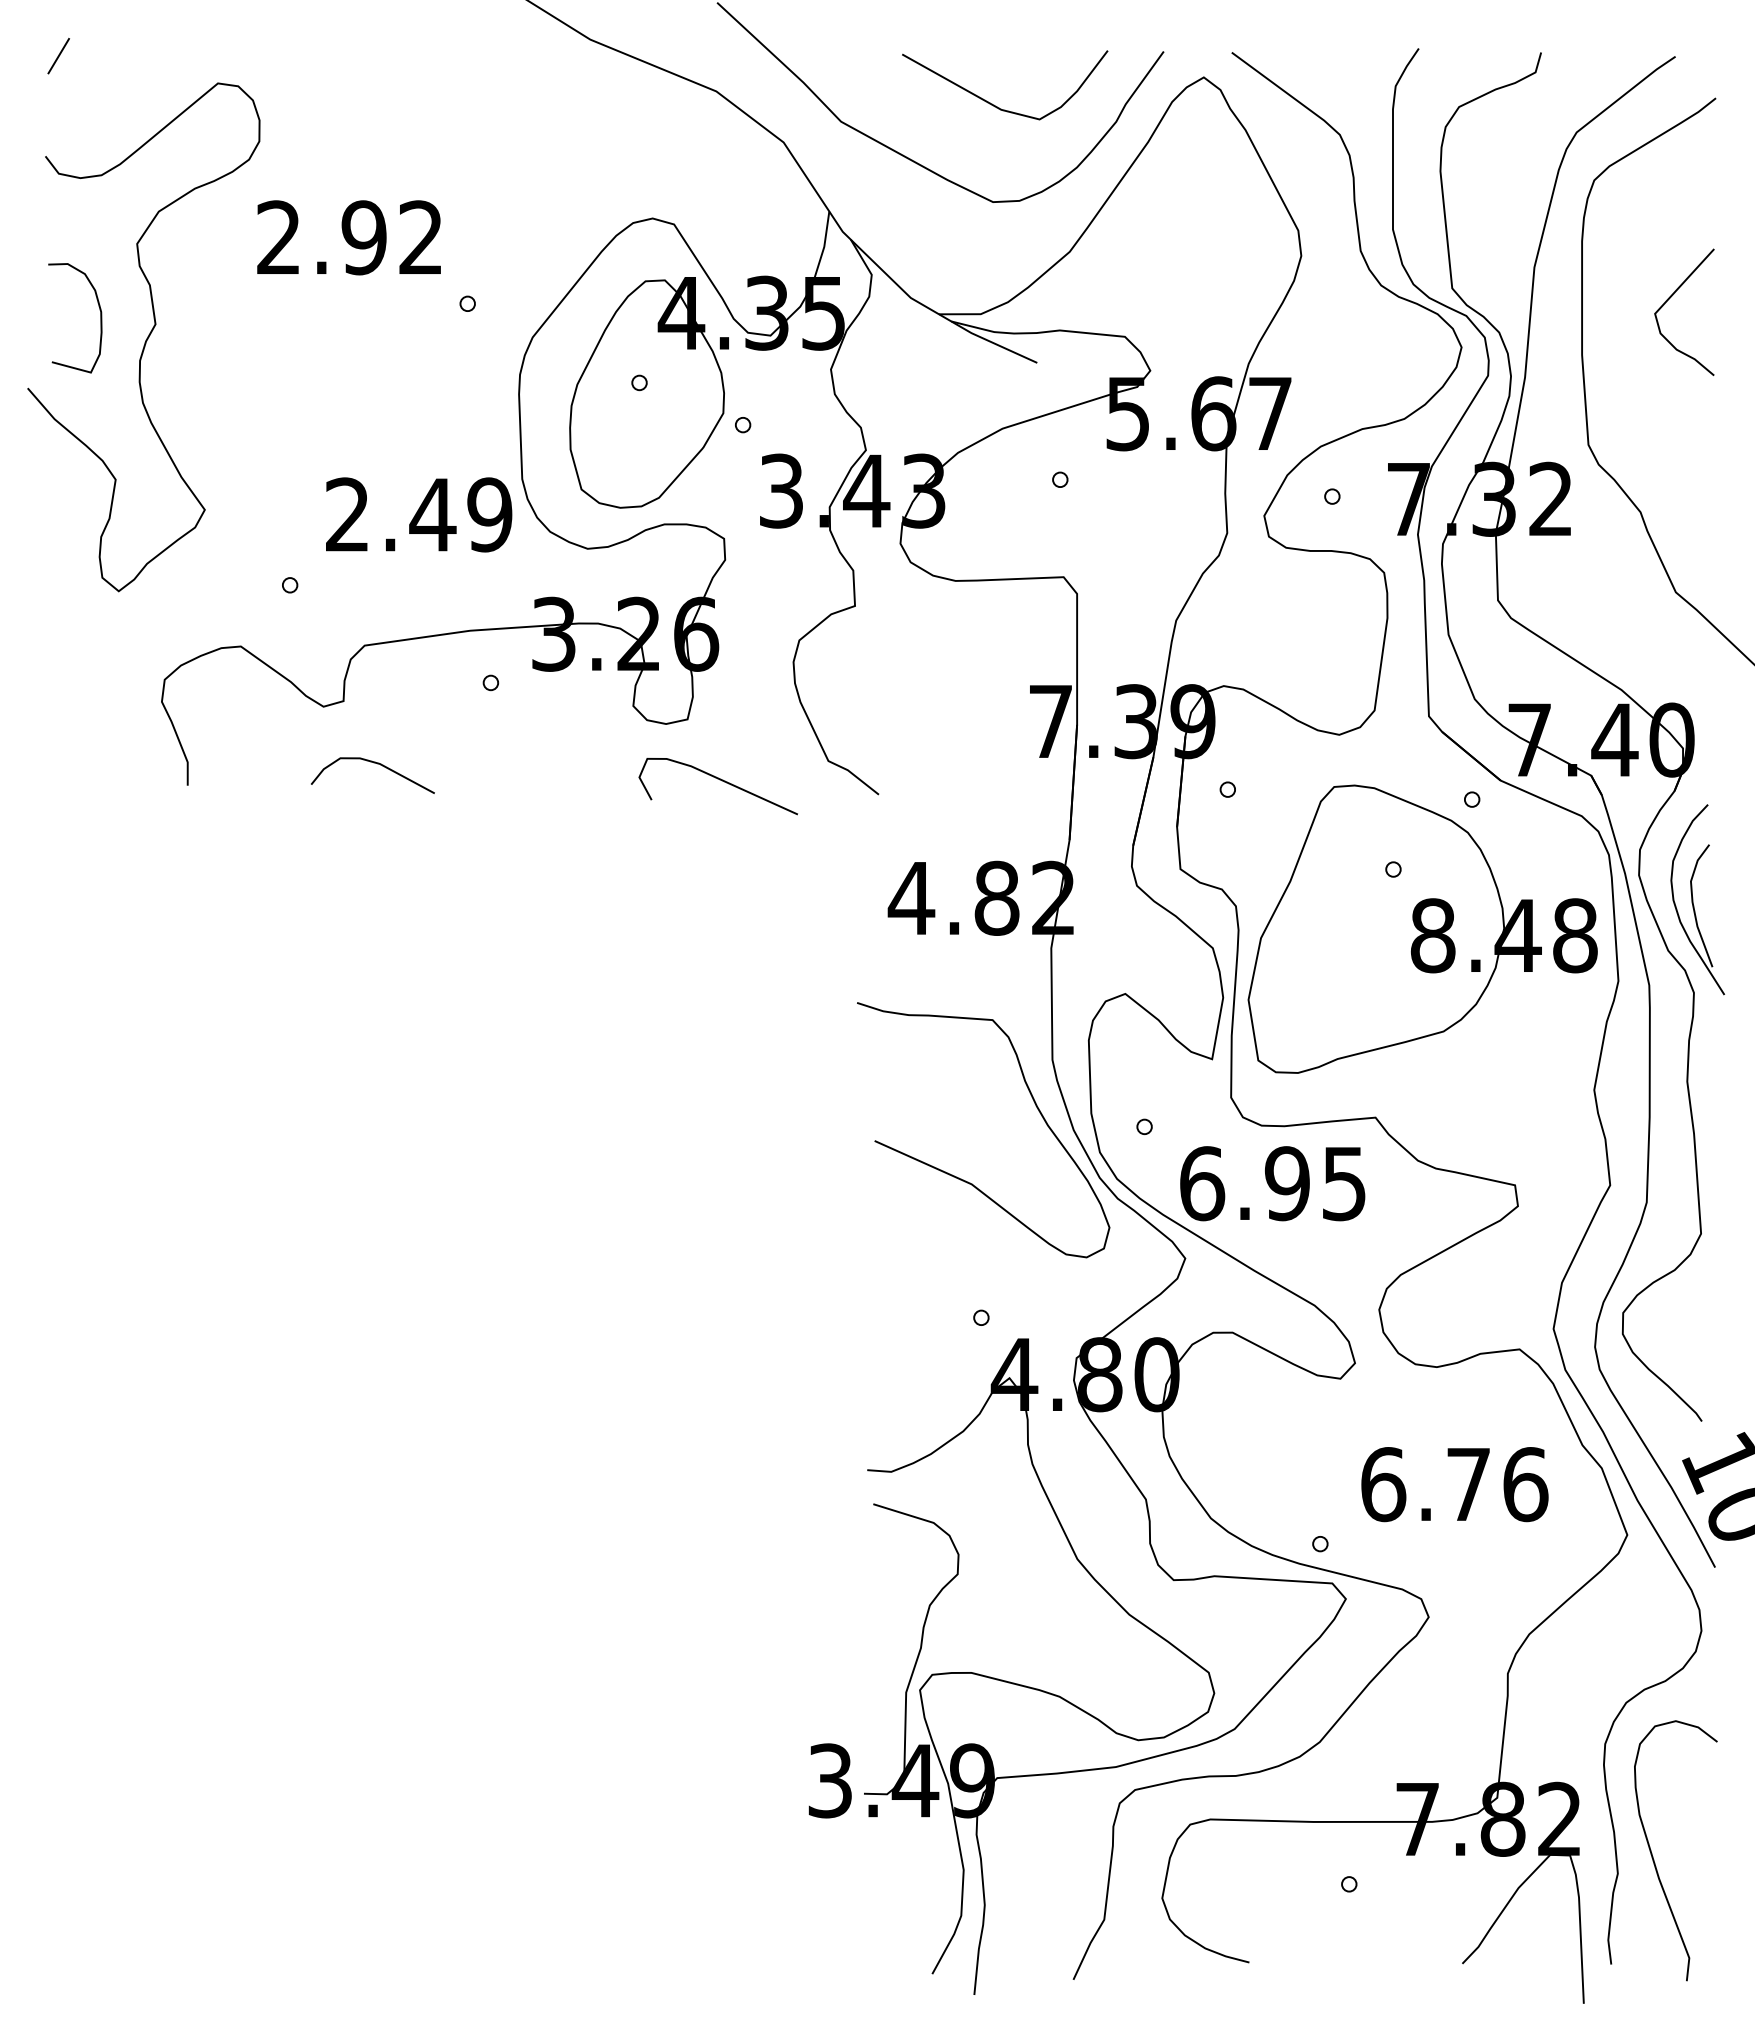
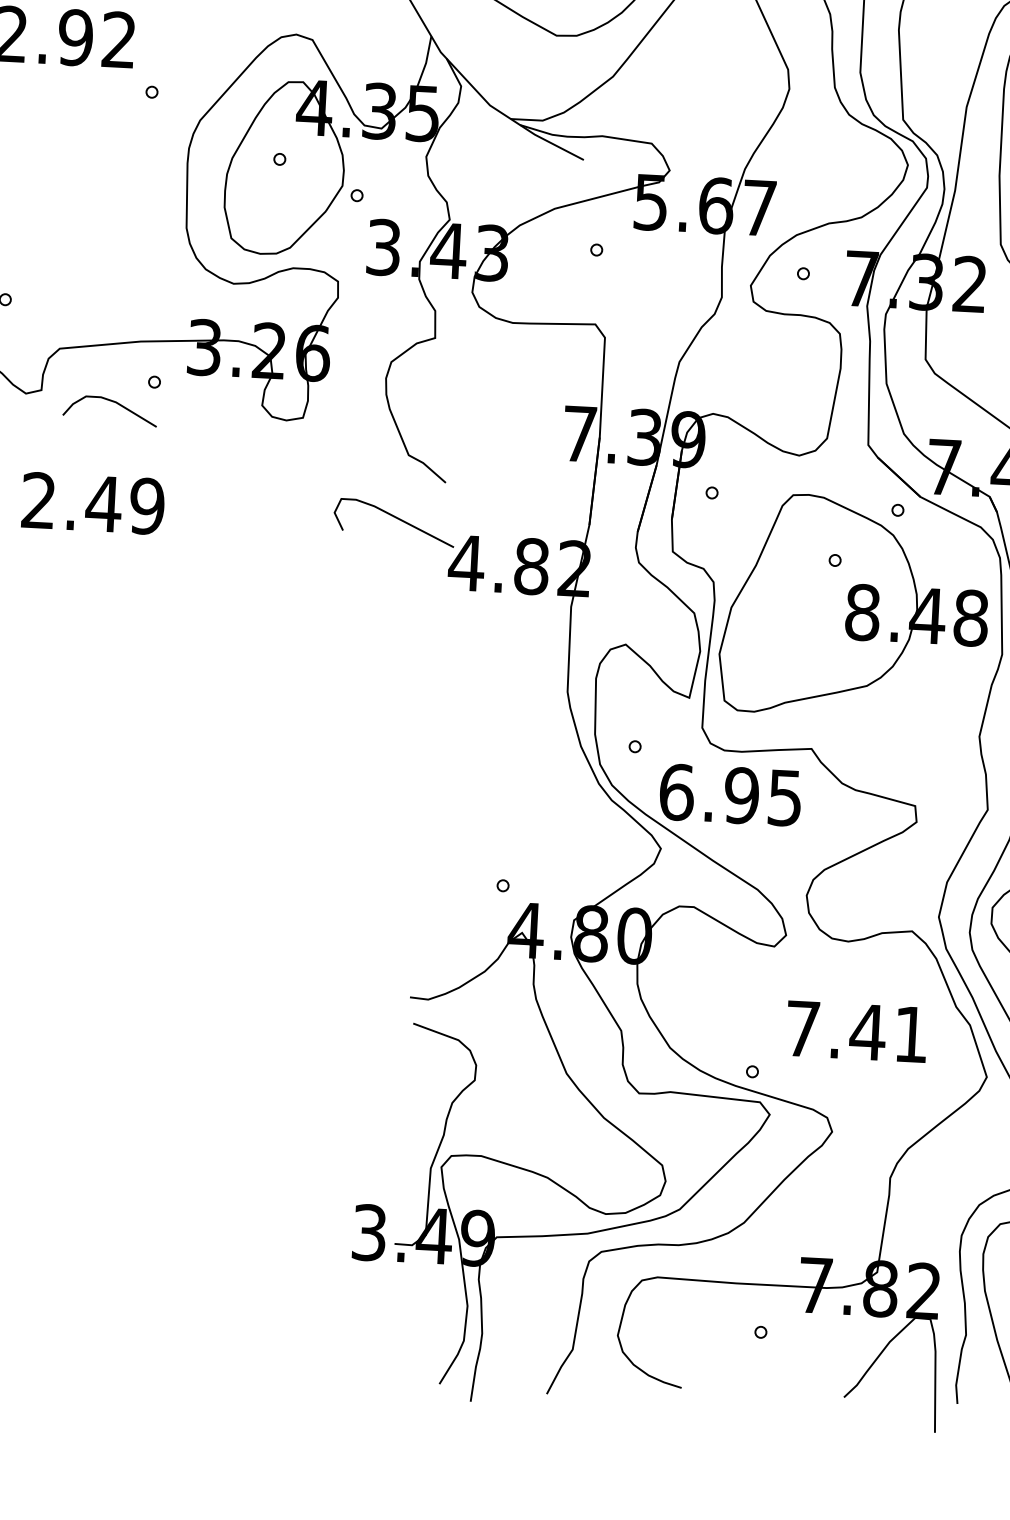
text: (419, 514) -> (93, 503), moved
curve: (373, 763) -> (111, 401), moved
curve: (719, 780) -> (395, 518), moved
curve: (959, 1177) -> (492, 777), removed
text: (1454, 1484) -> (857, 1031), 6.76 -> 7.41

